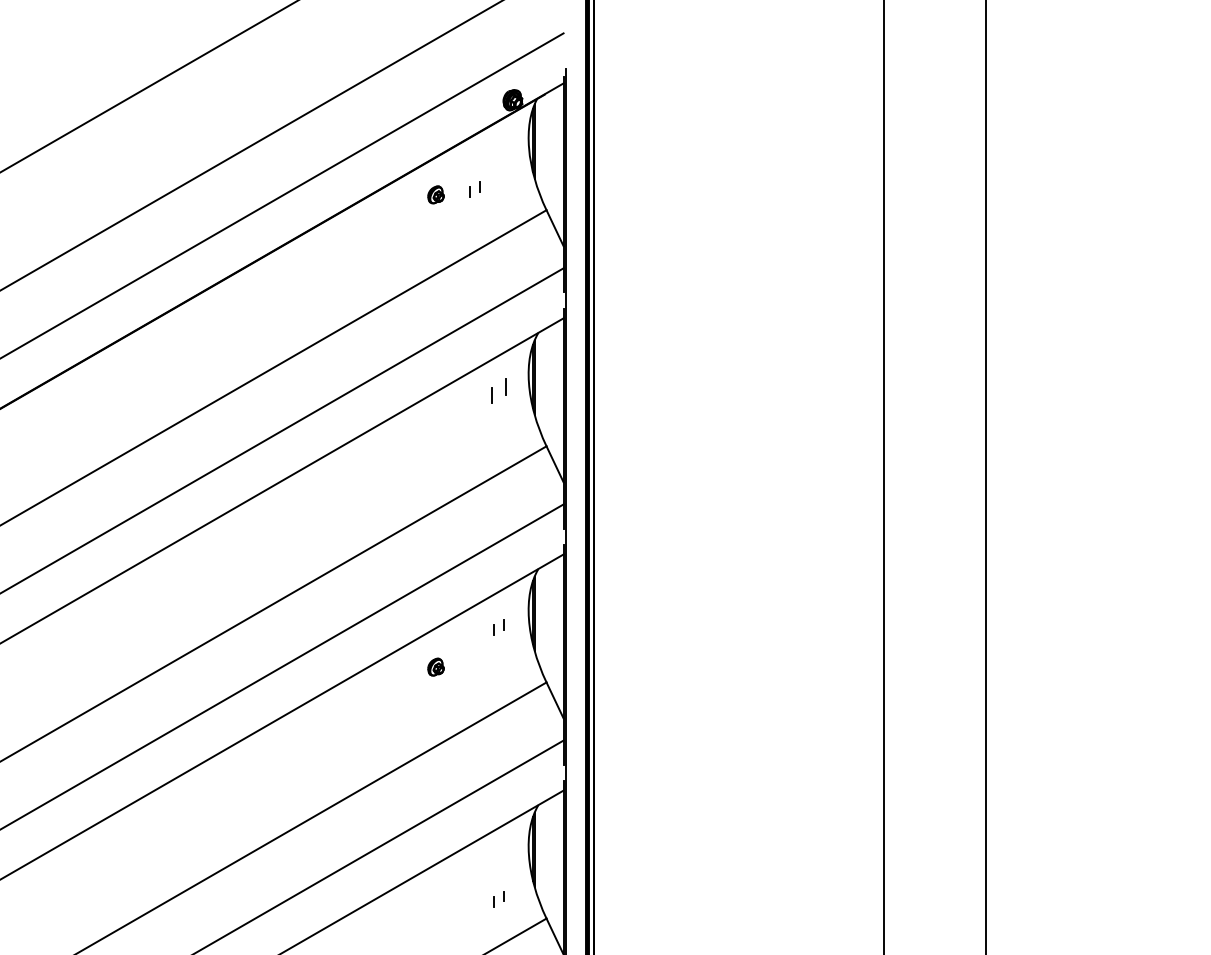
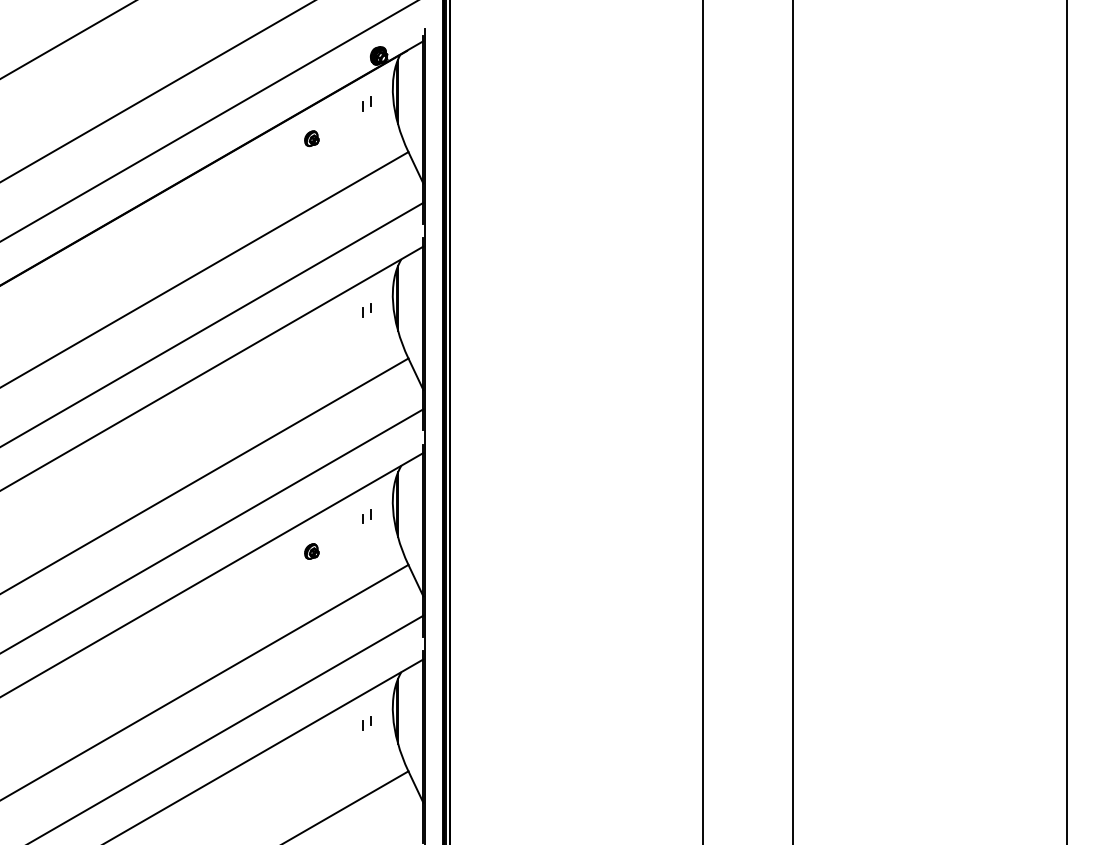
part: (474, 188) -> (366, 103), moved
part: (498, 391) -> (366, 310), size x0.62
part: (498, 899) -> (366, 723), moved

